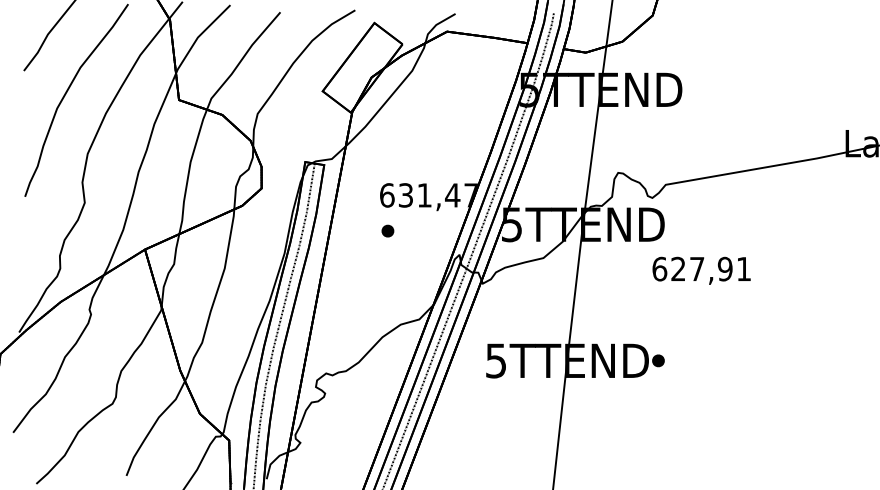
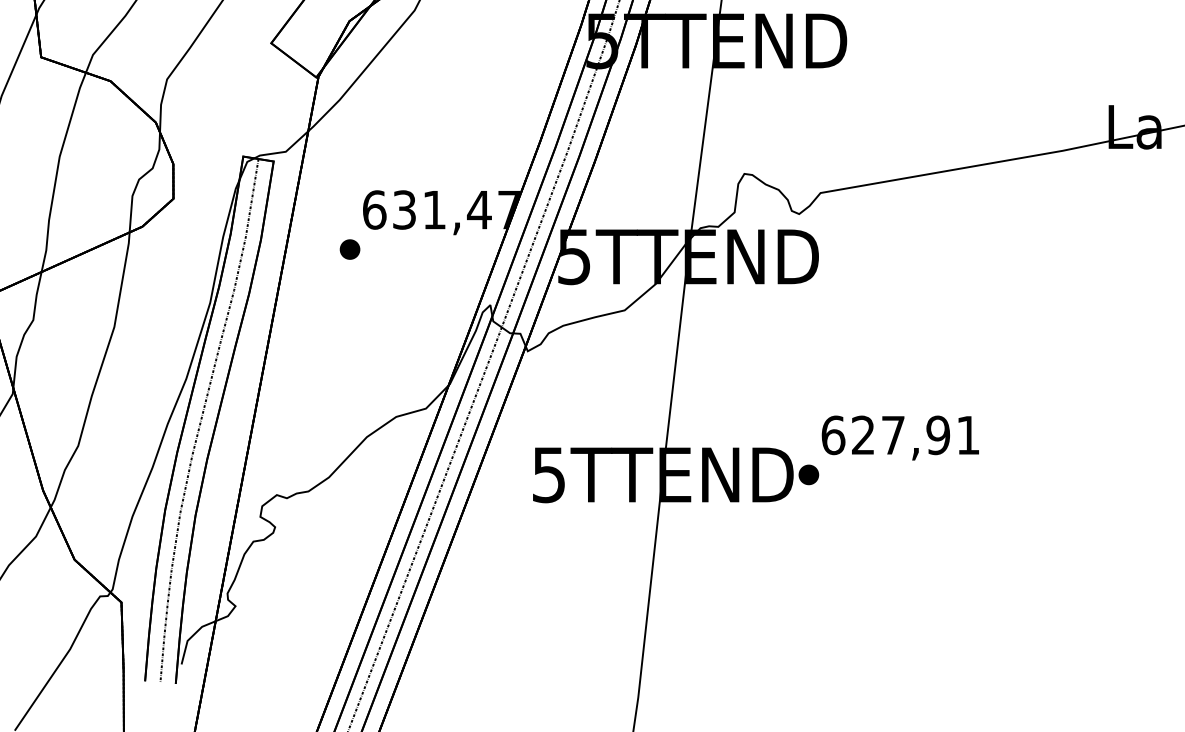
part: (387, 230) -> (349, 248), moved
text: (701, 270) -> (900, 437), moved

